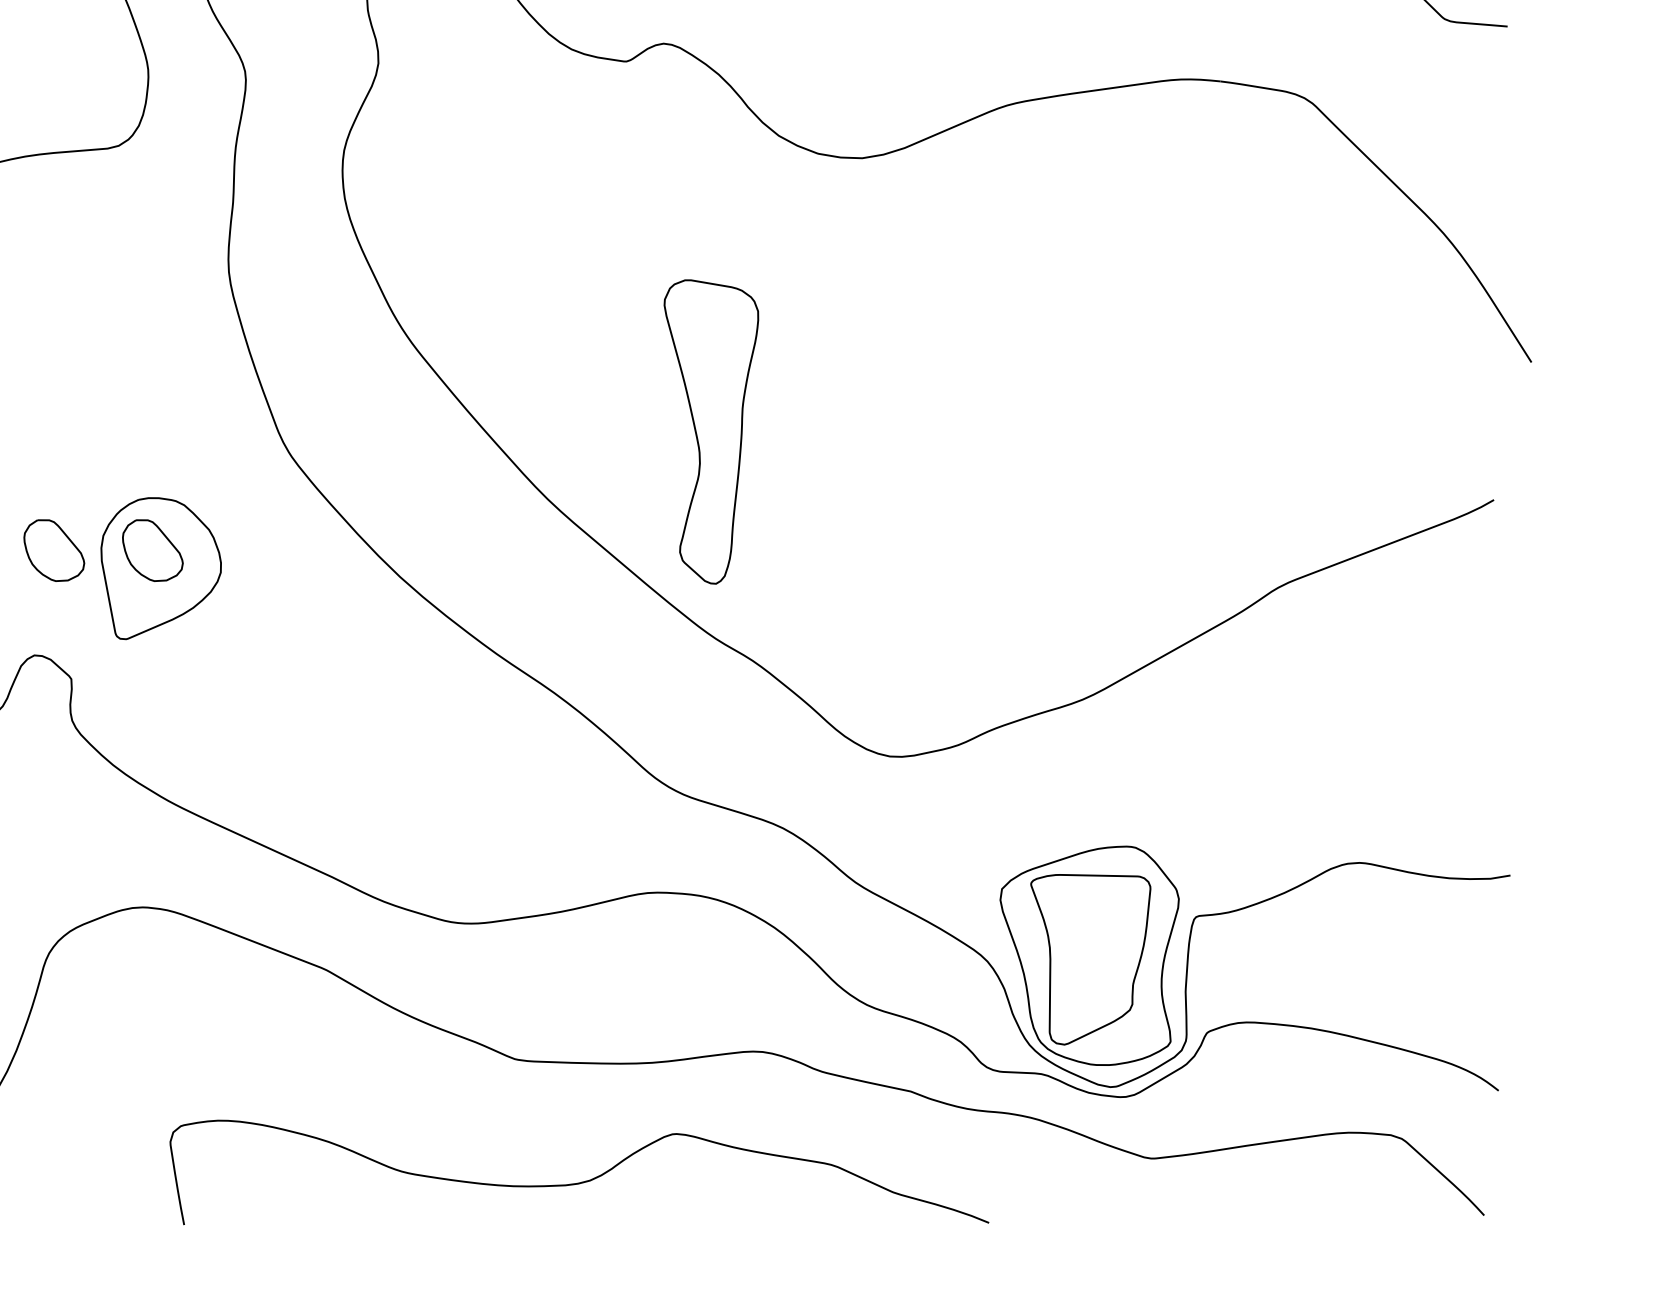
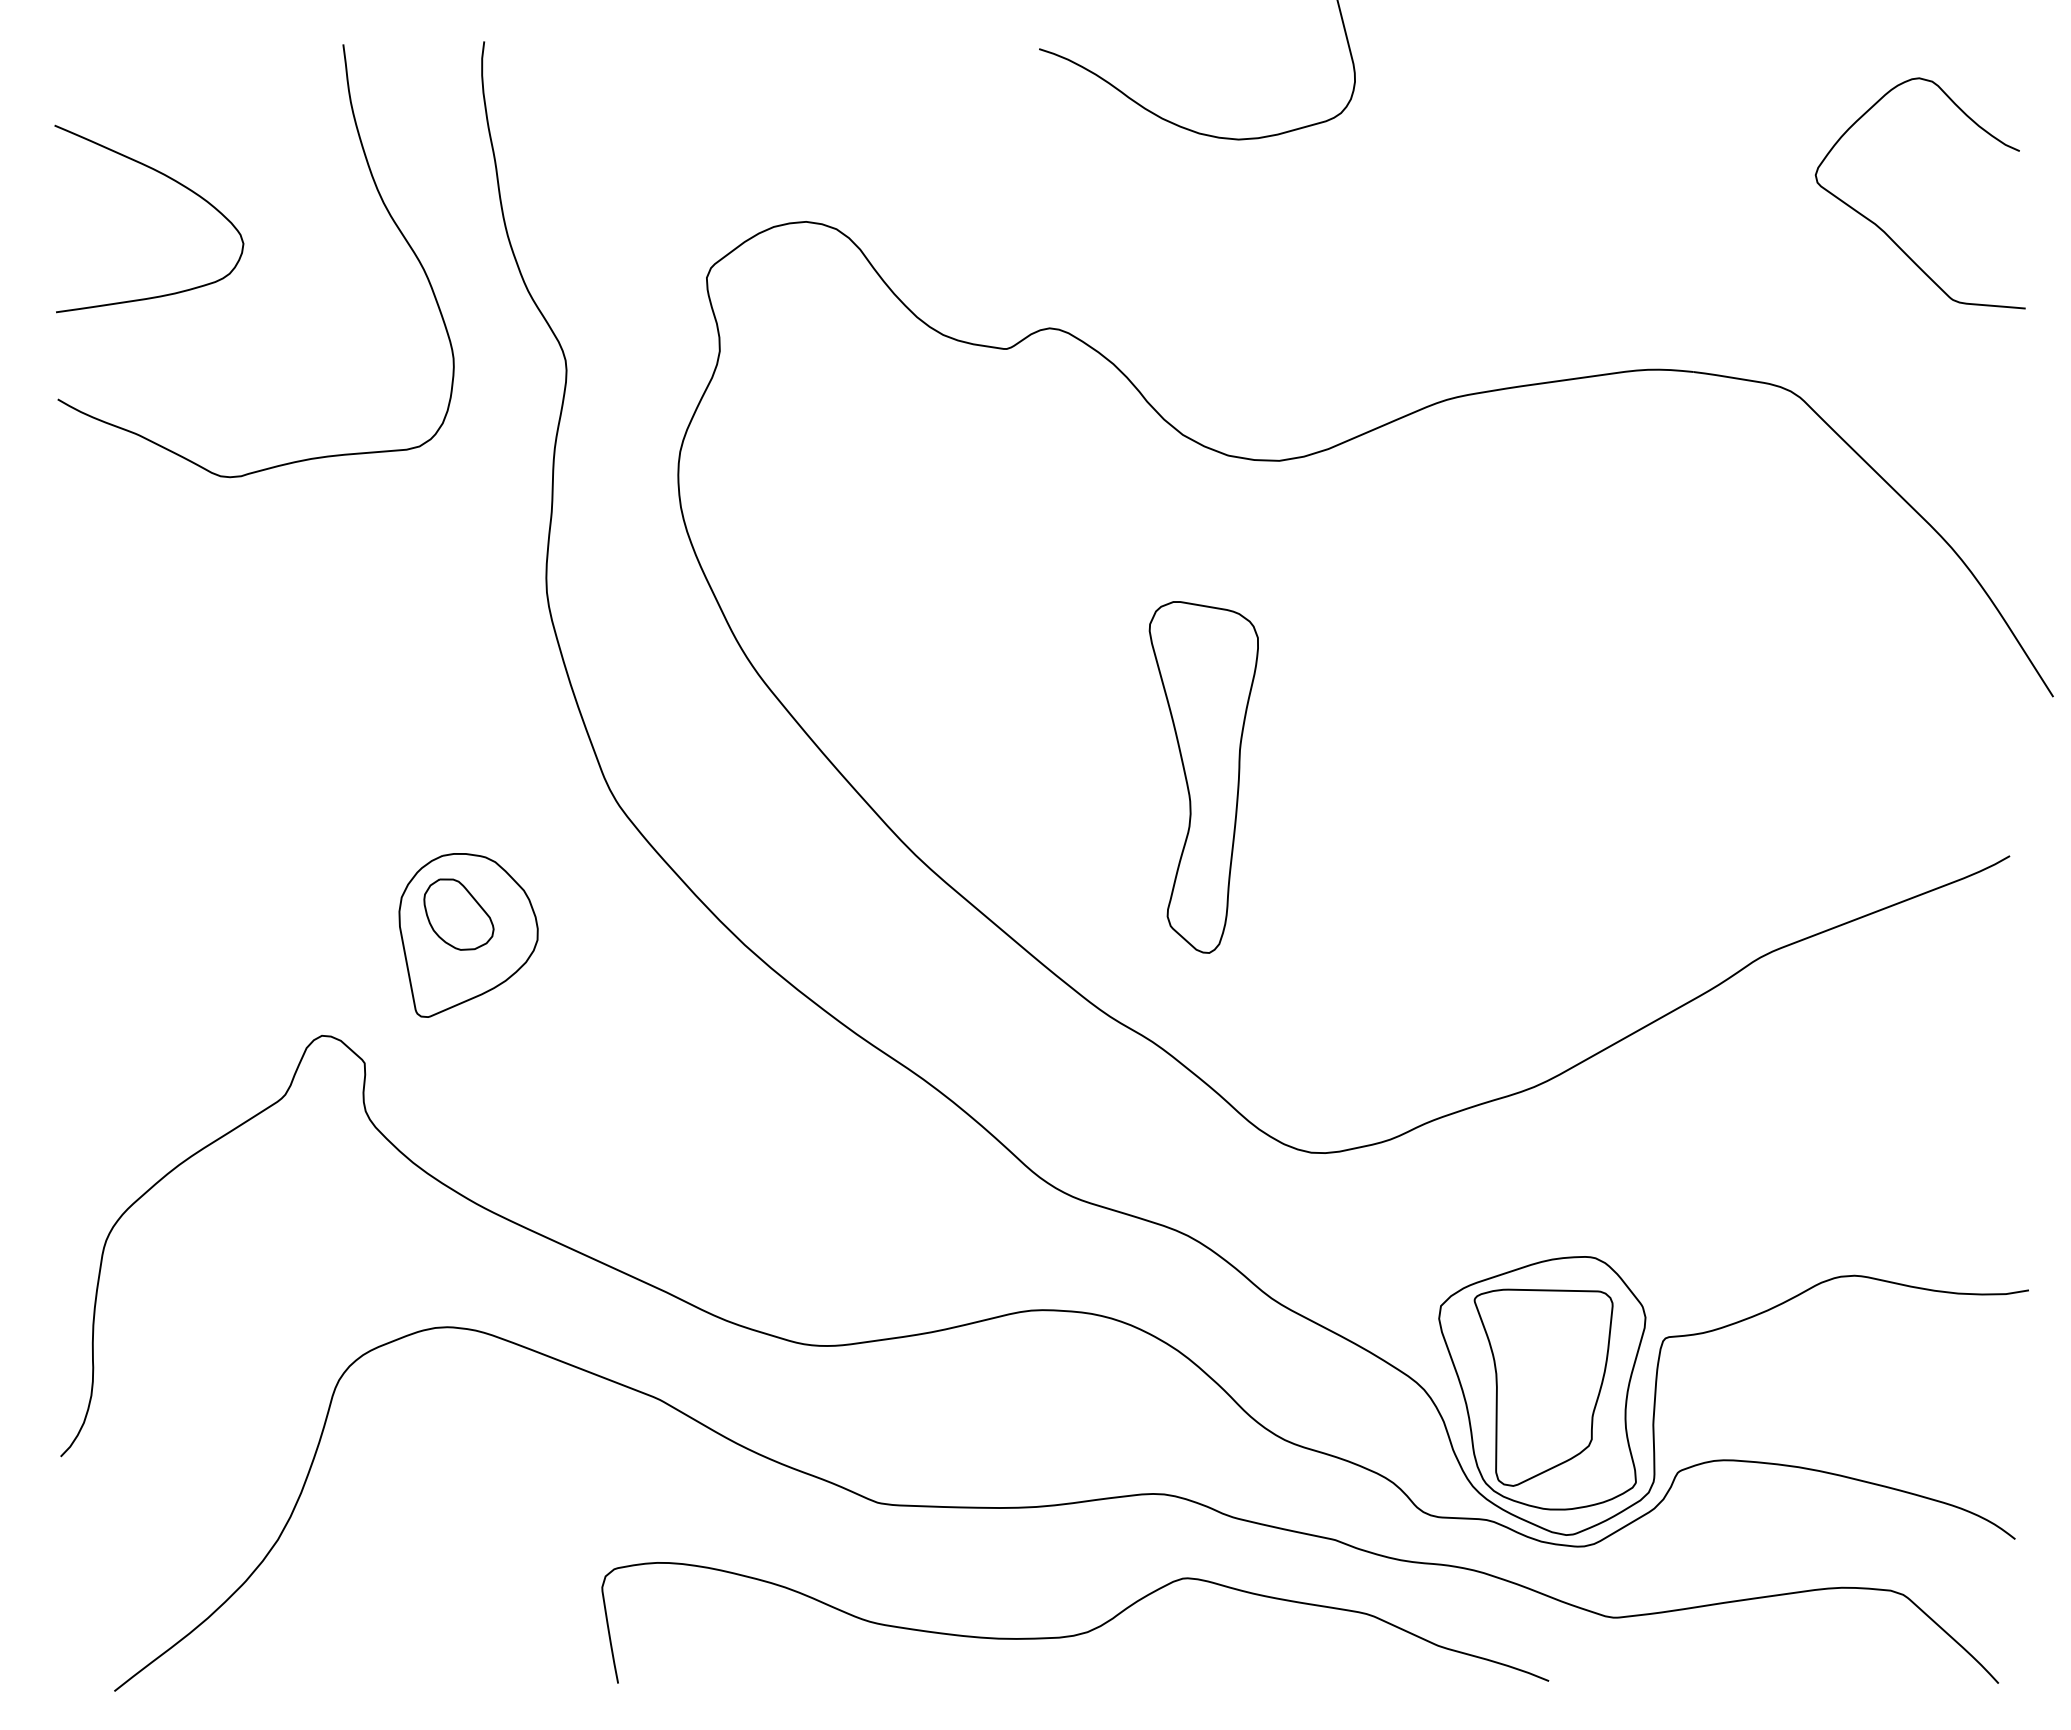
part: (711, 432) -> (1203, 777), moved
part: (53, 550) -> (344, 914), removed
curve: (581, 1181) -> (1077, 1633), moved

